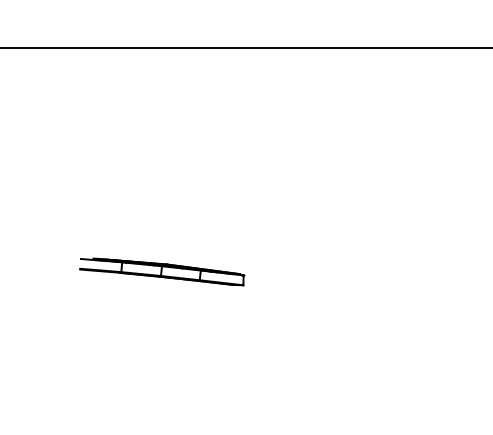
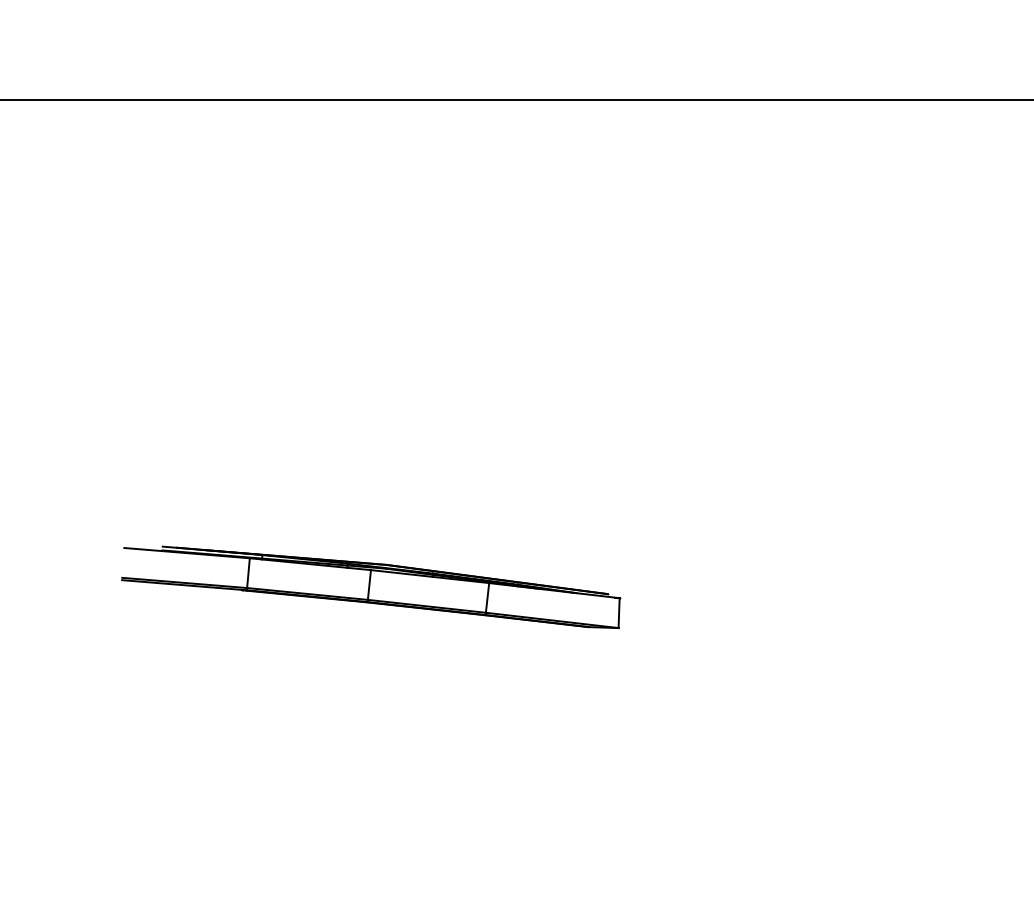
part: (162, 271) -> (372, 586), size x1.4

